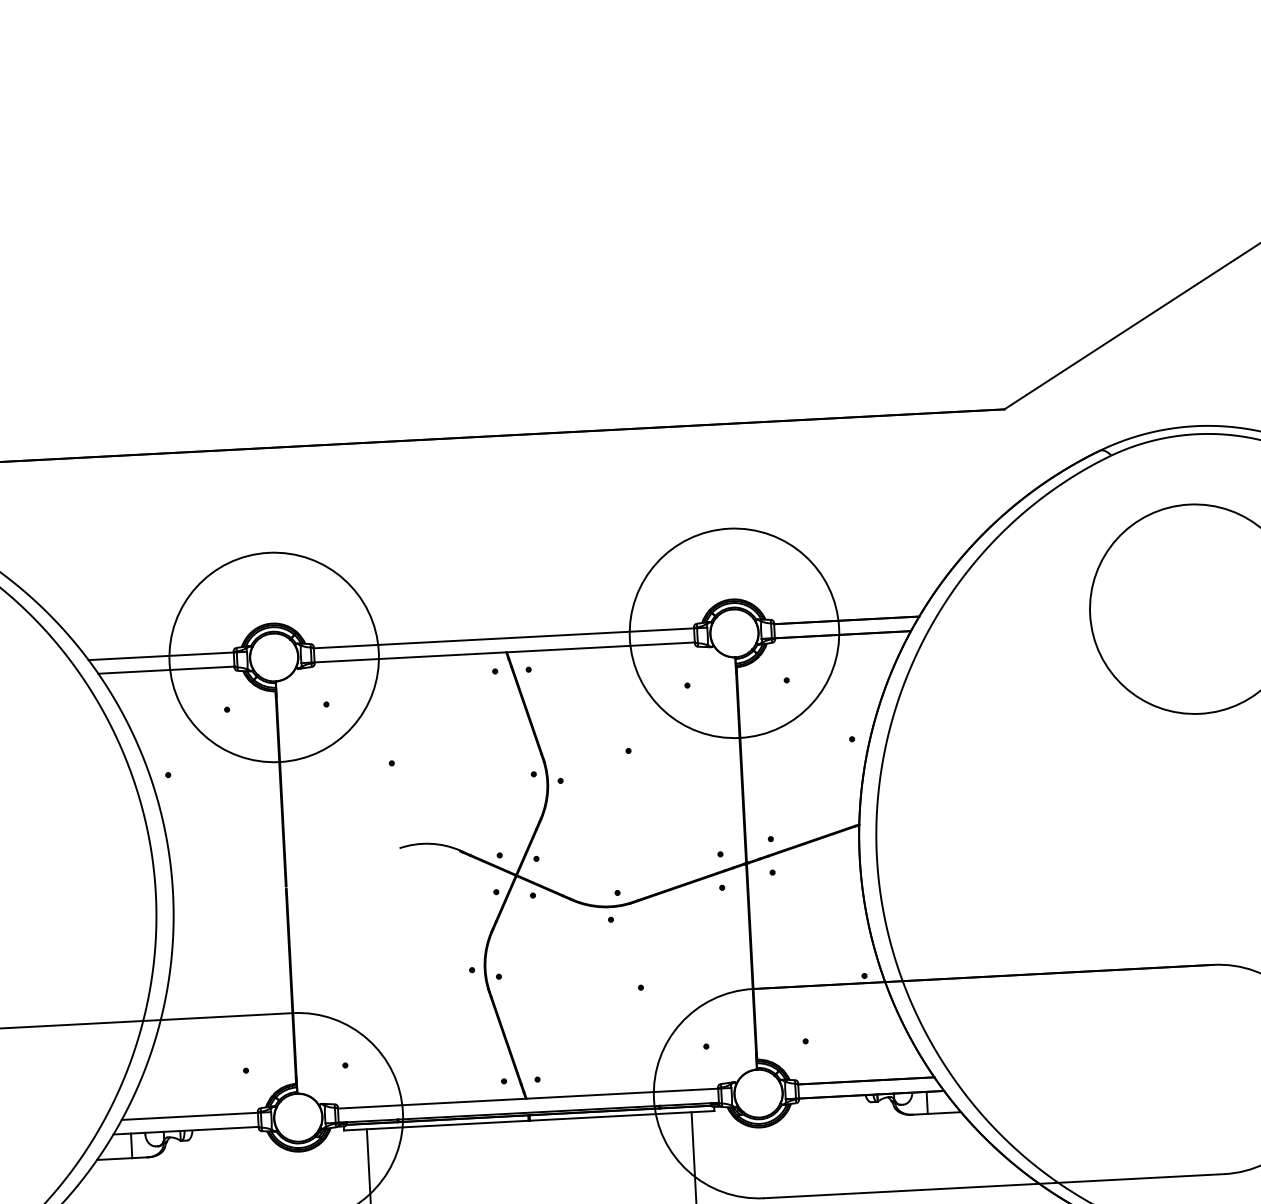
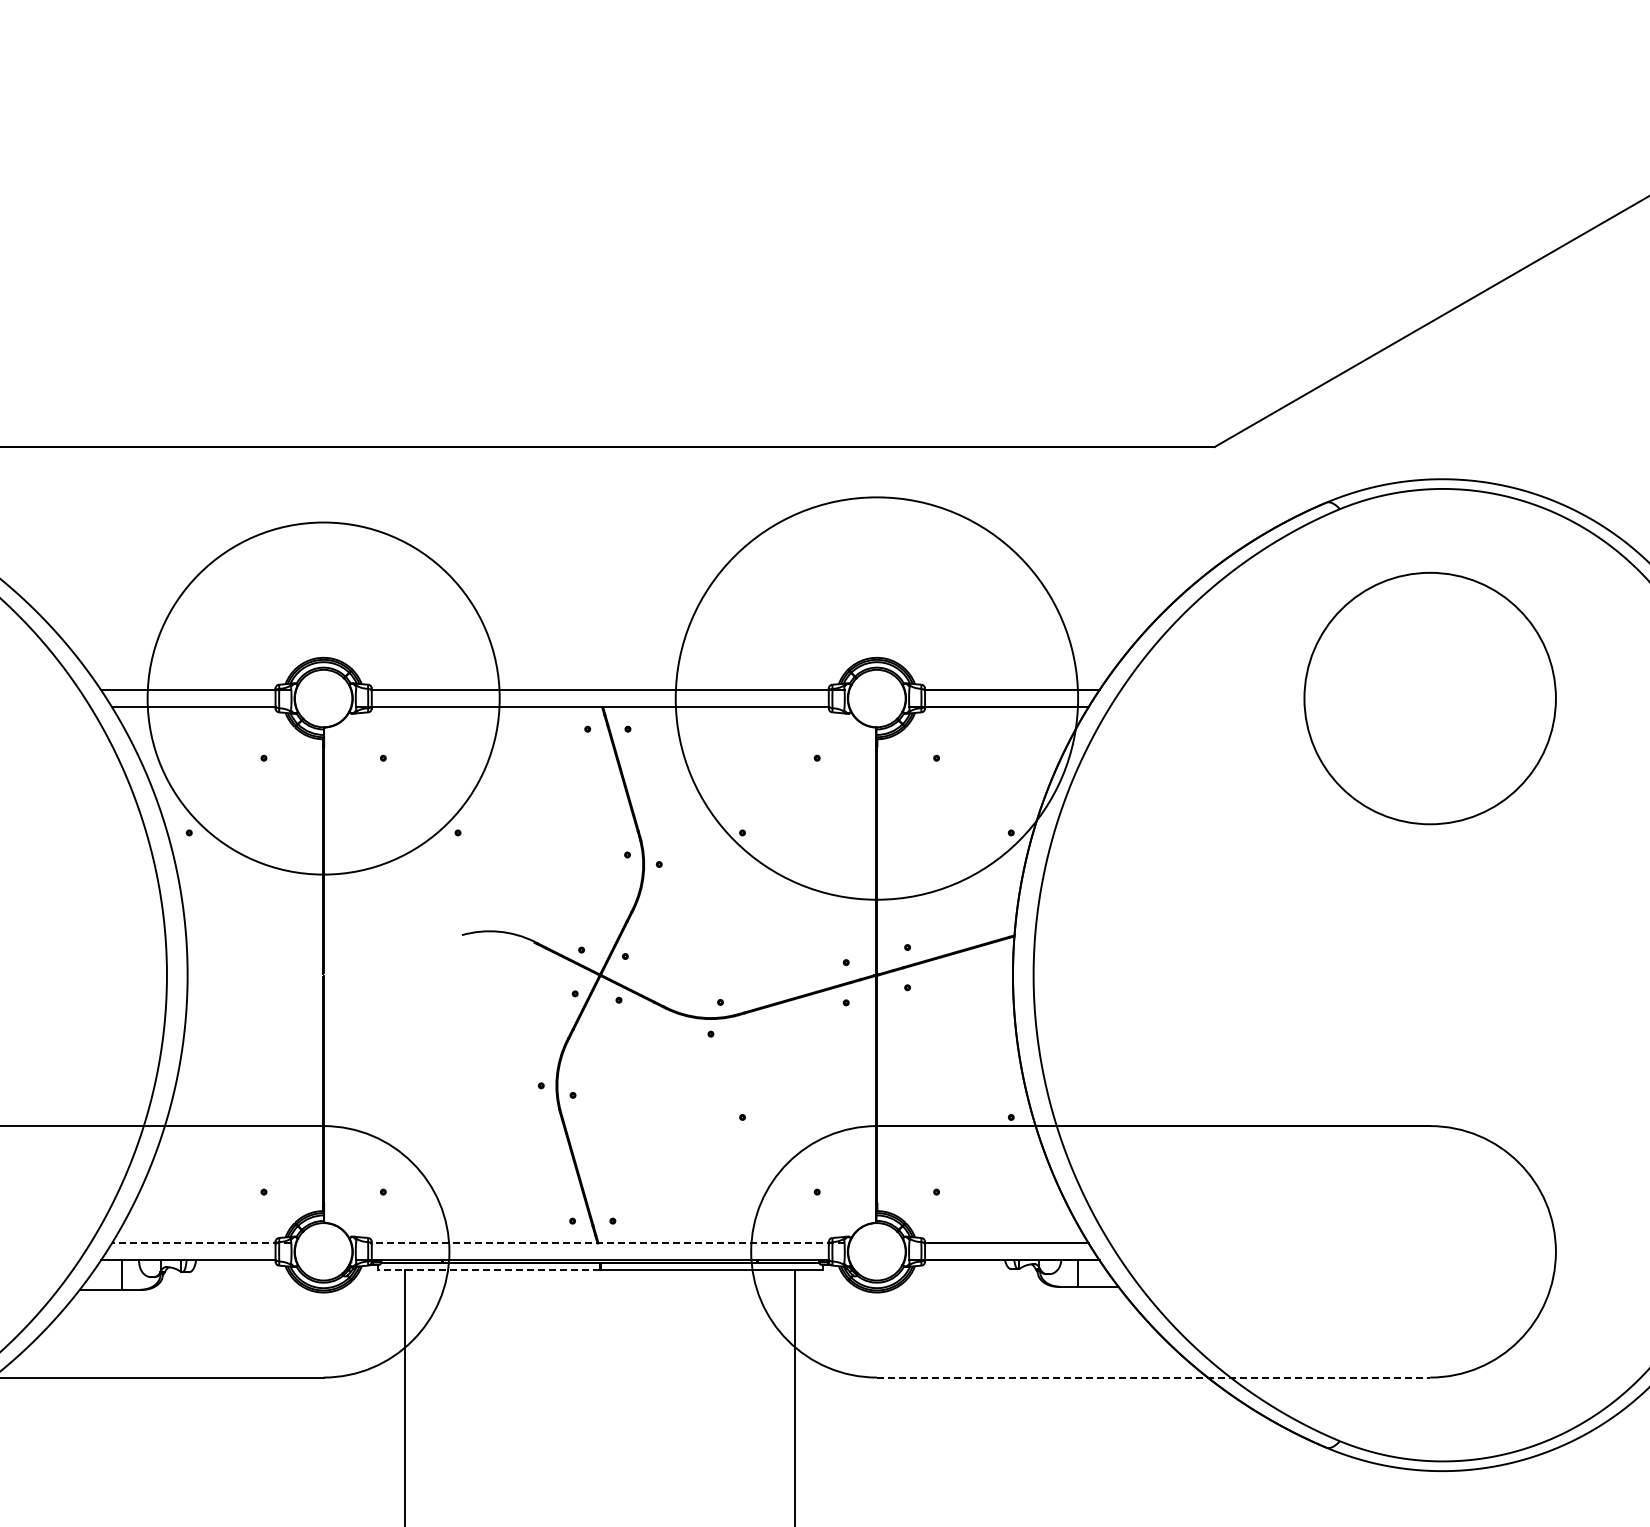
circle: (734, 633) -> (876, 698), size x1.6
circle: (274, 657) -> (323, 698), size x1.4
line: (534, 1098) -> (607, 1243), solid -> dashed
line: (196, 1116) -> (201, 1243), solid -> dashed
line: (436, 1125) -> (488, 1269), solid -> dashed
line: (994, 1186) -> (1153, 1377), solid -> dashed

